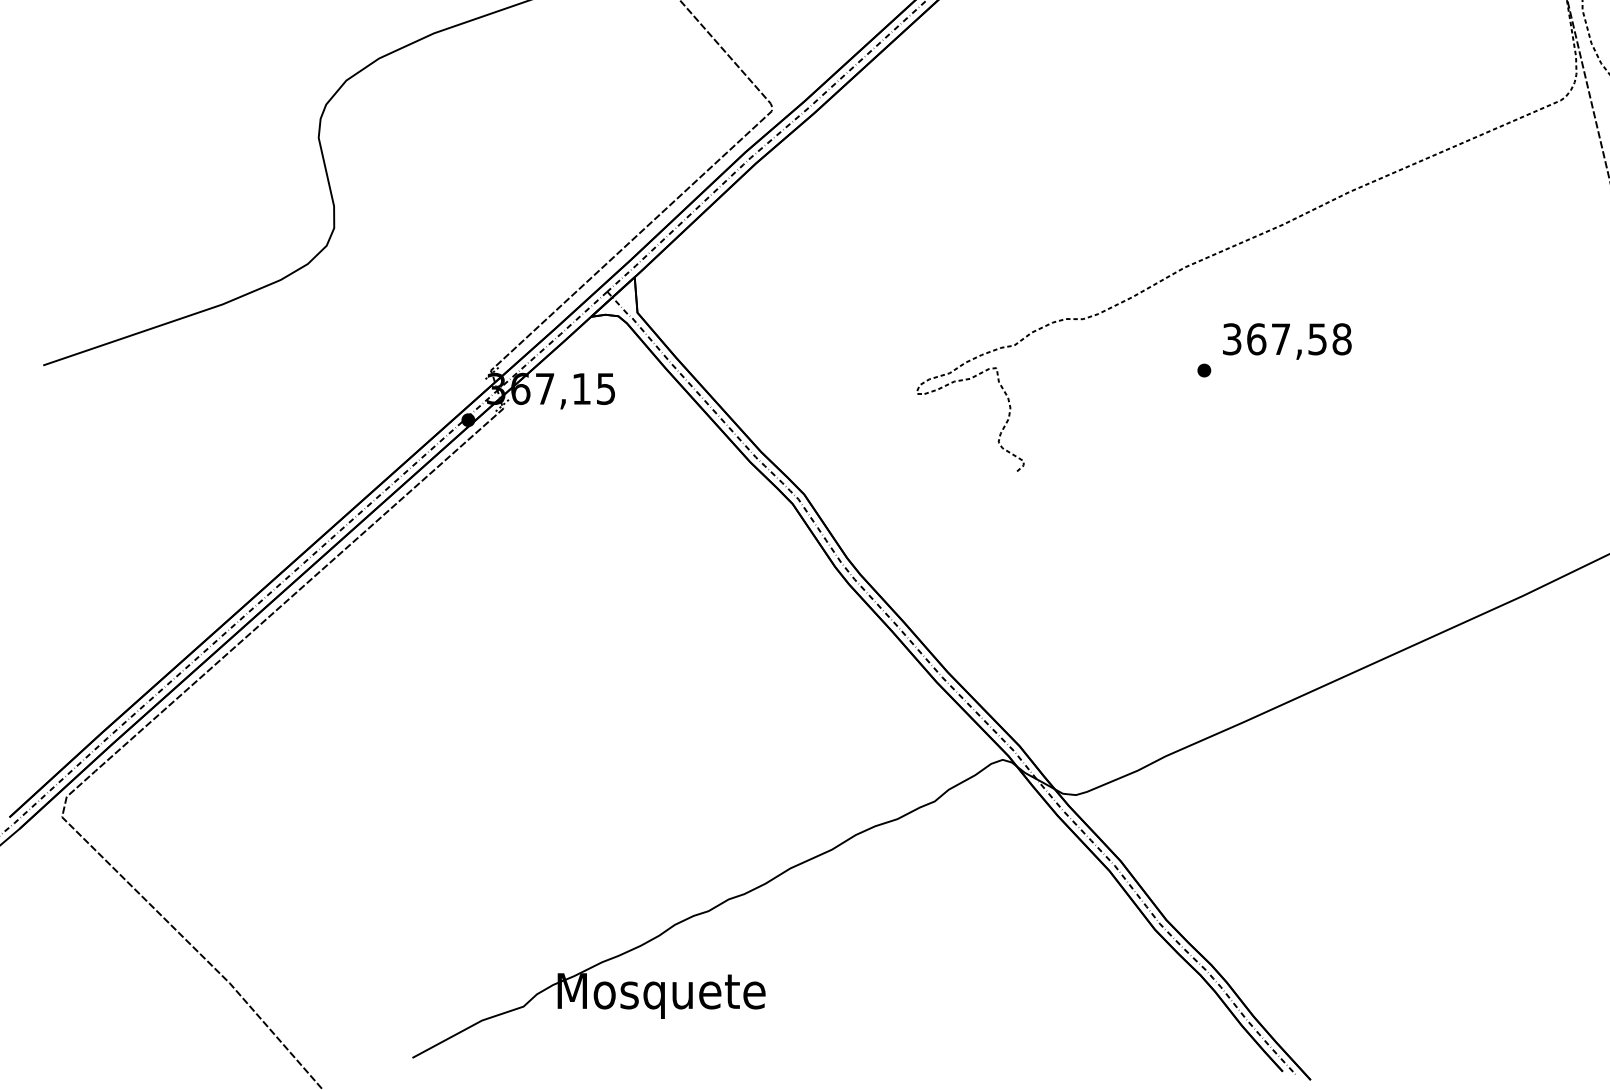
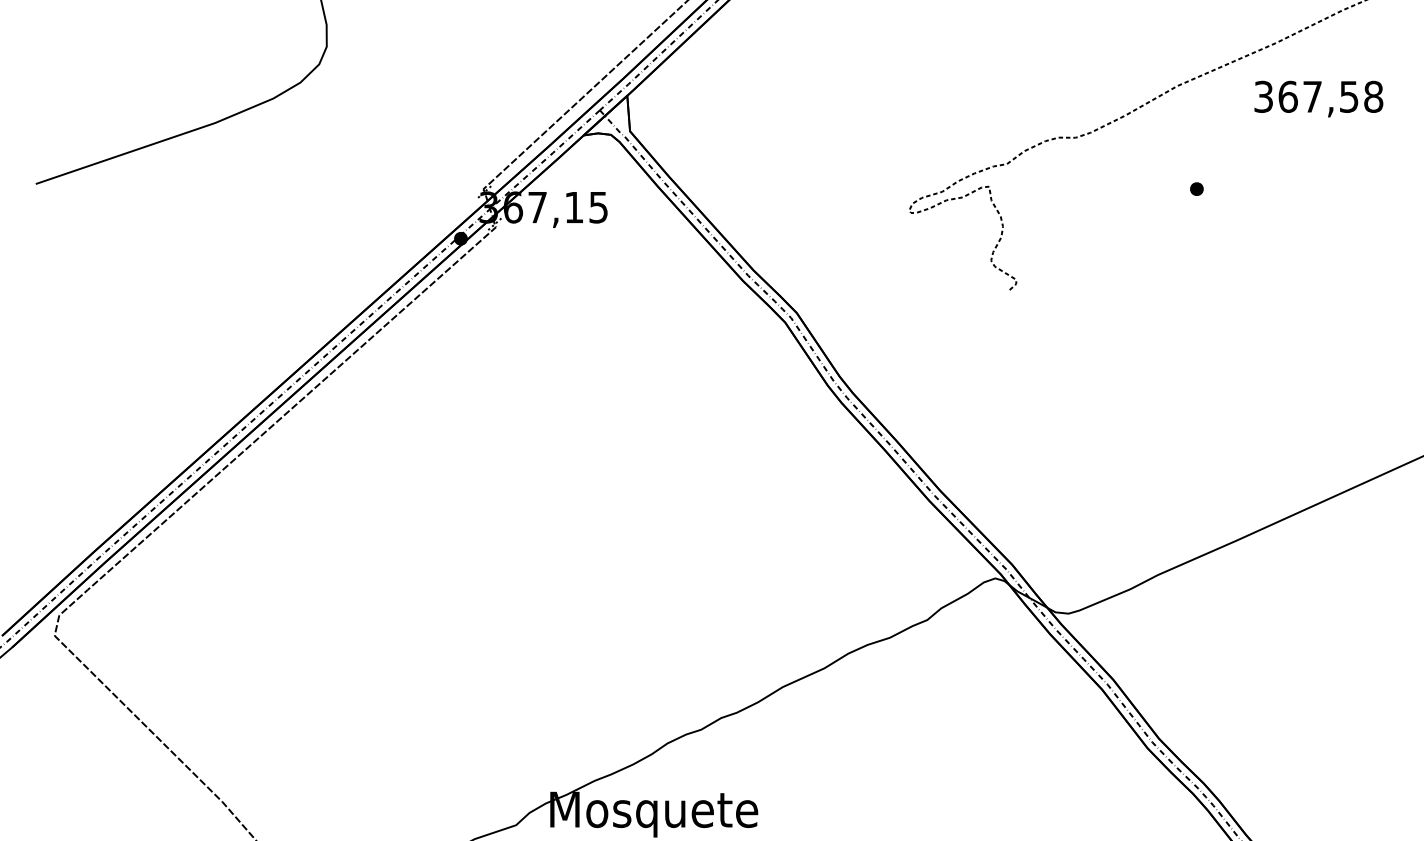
text: (1287, 341) -> (1319, 99), moved

